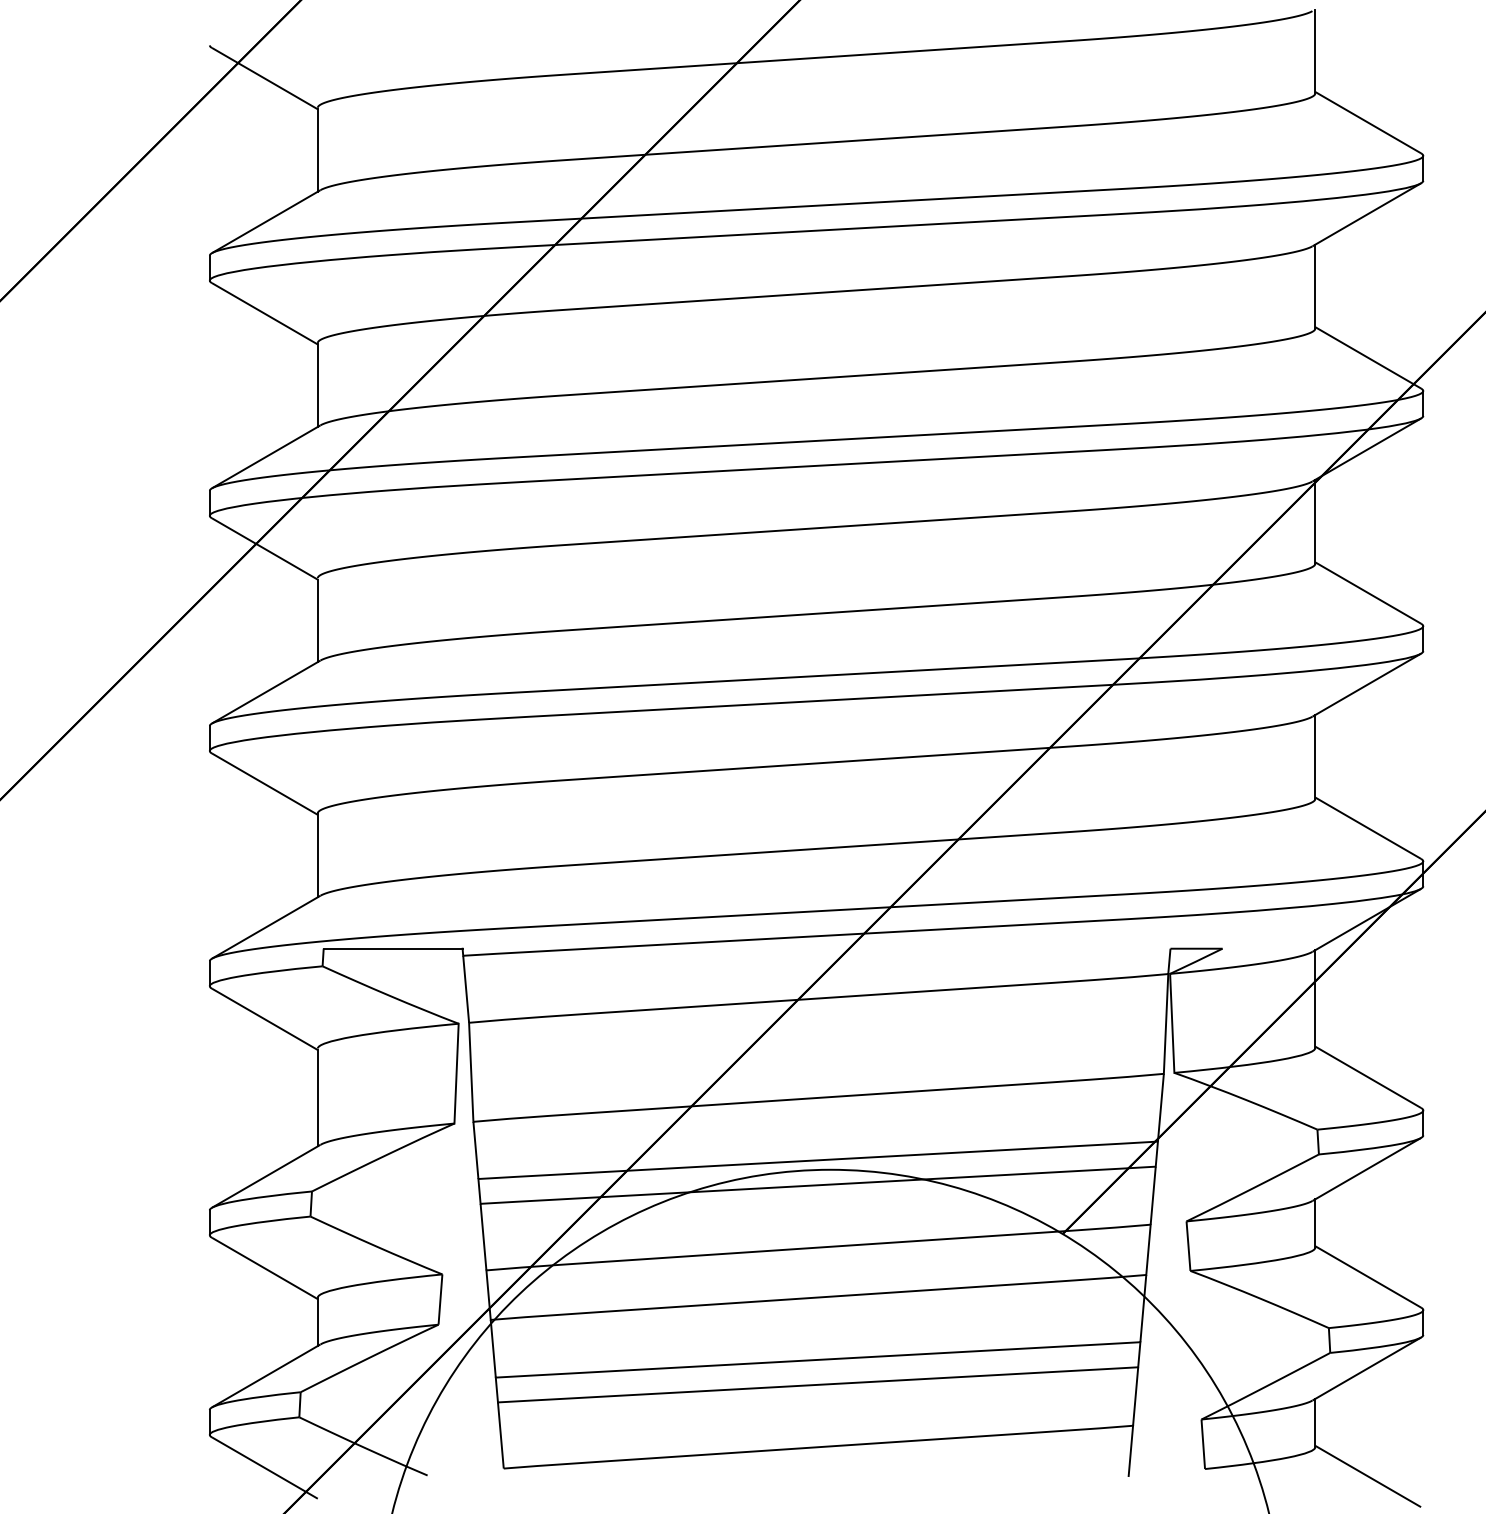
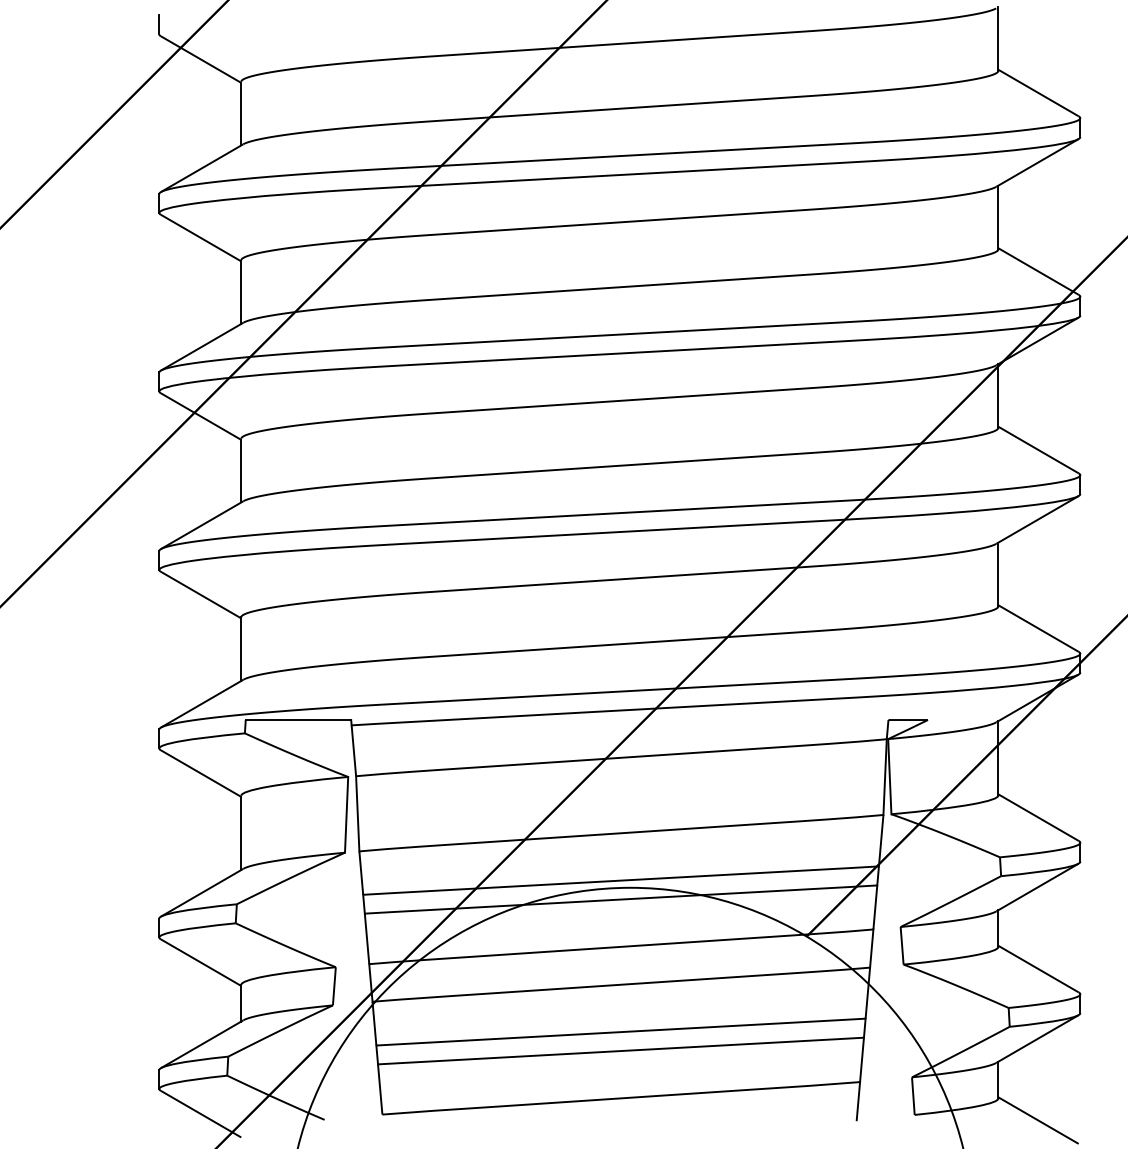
line: (209, 32) -> (159, 24), added

